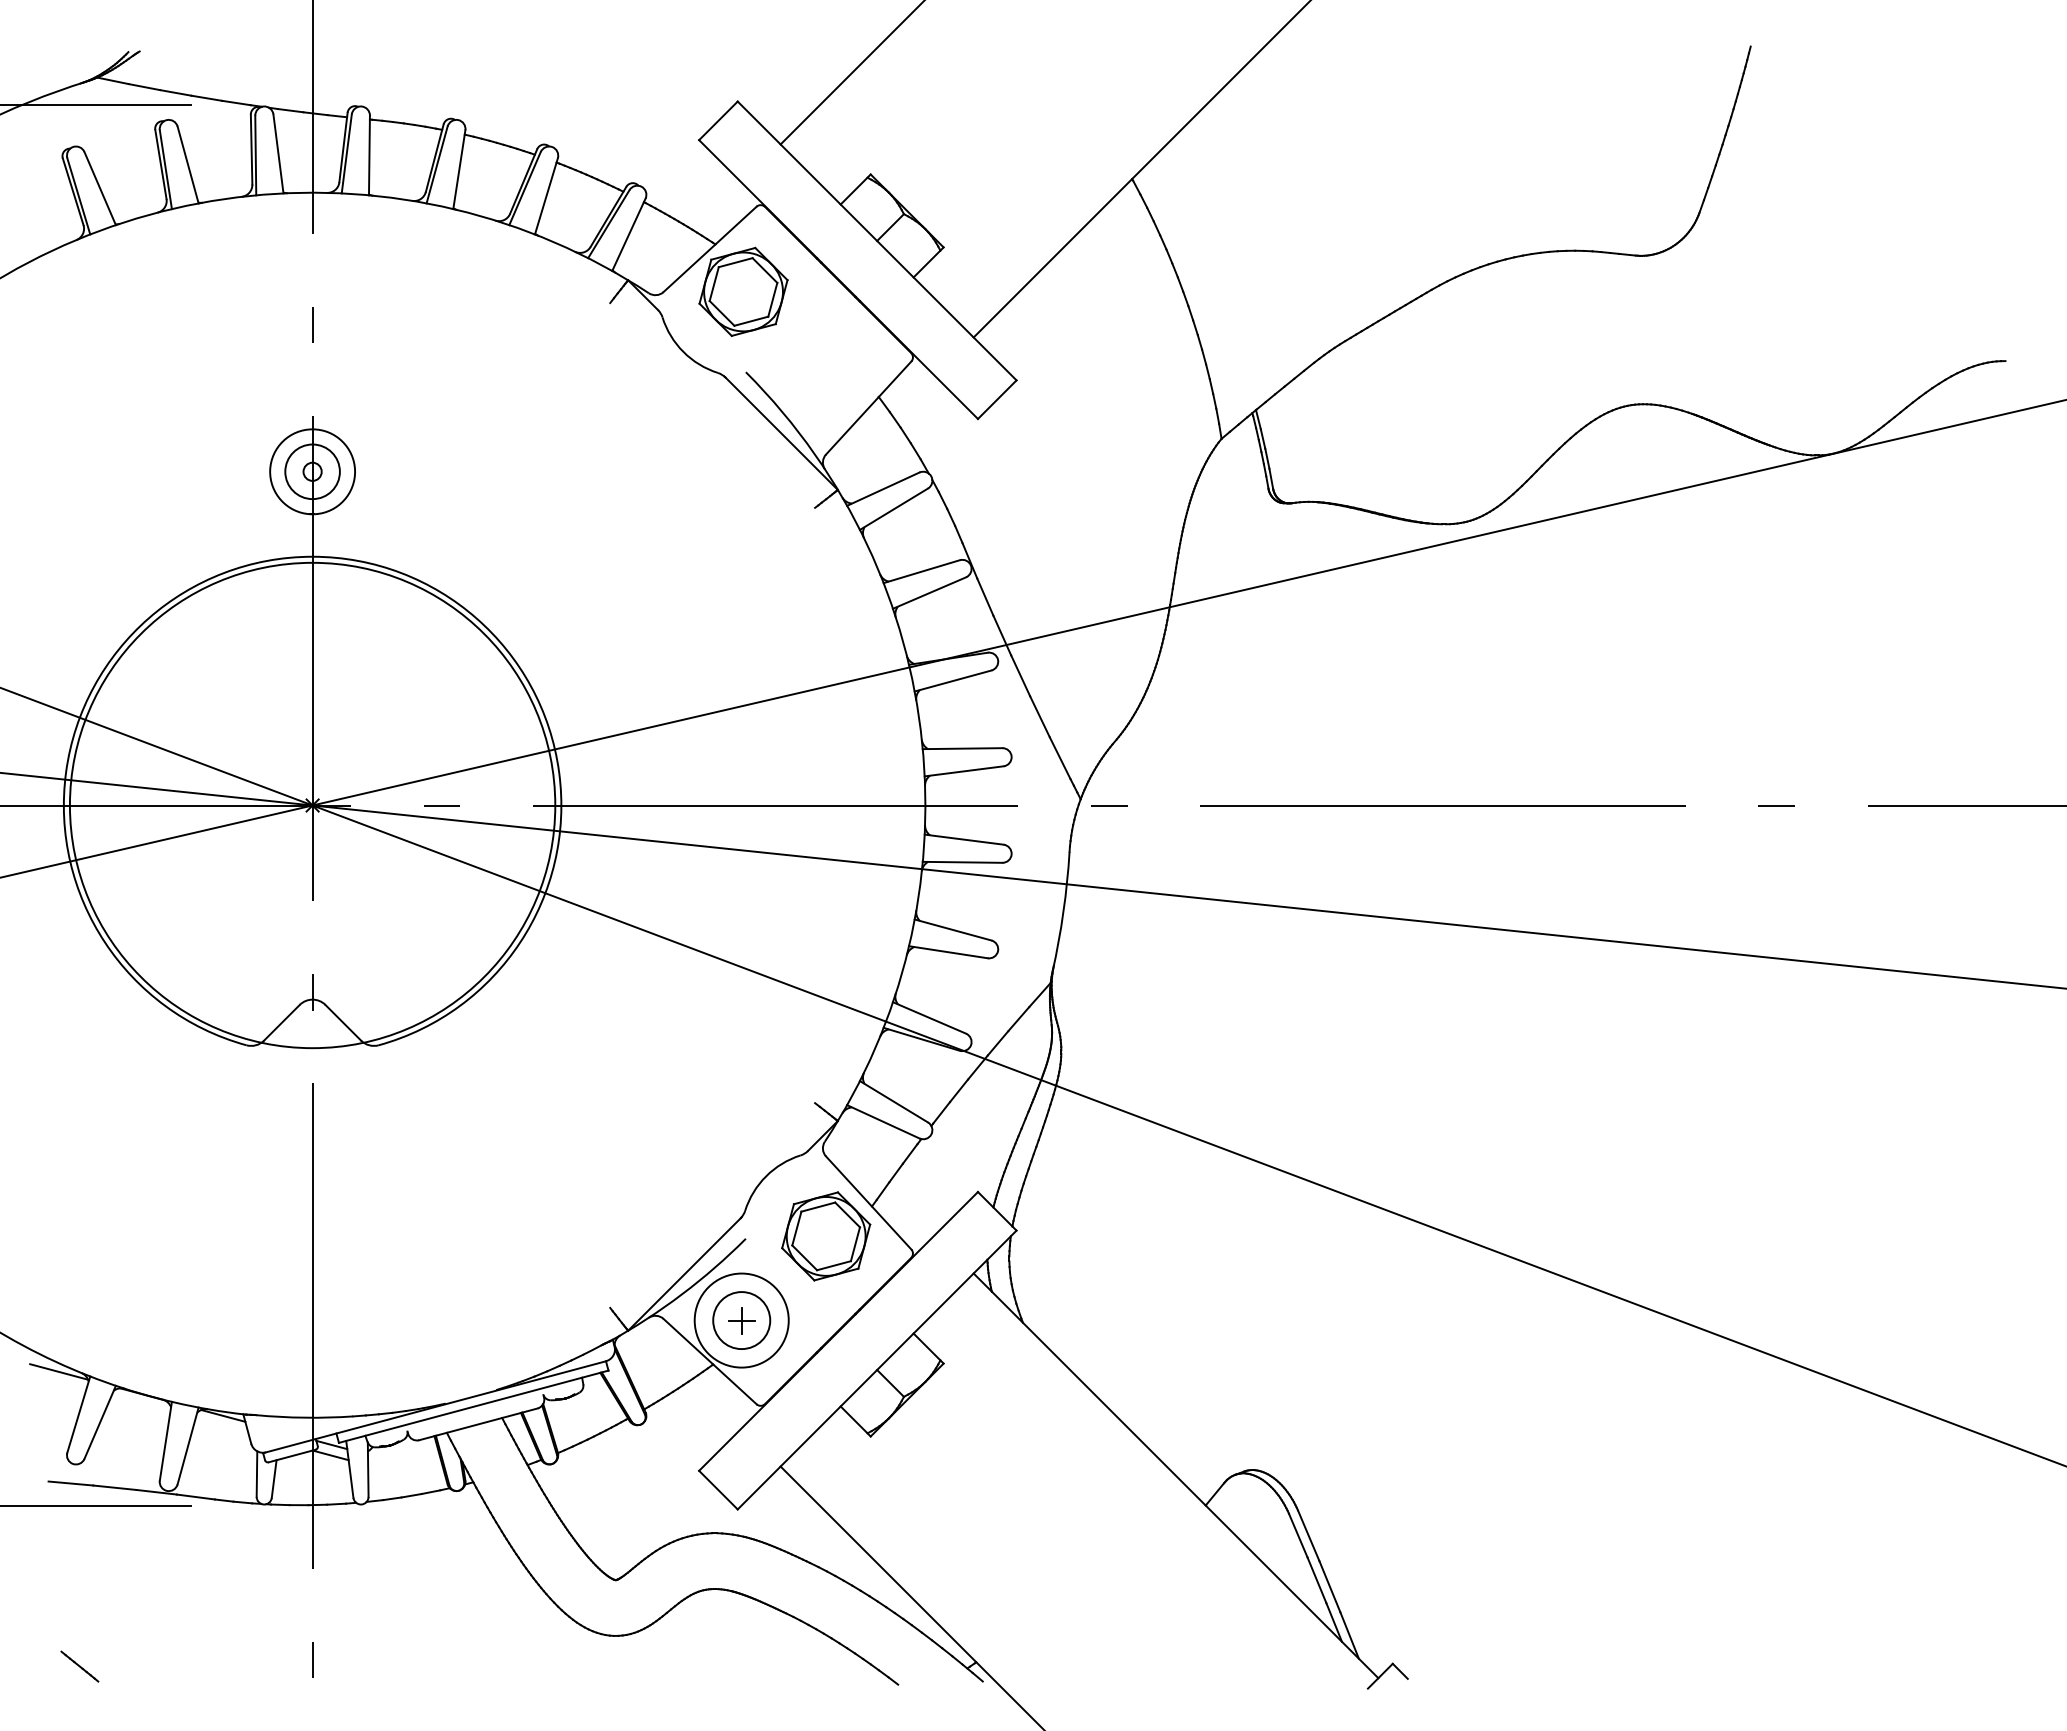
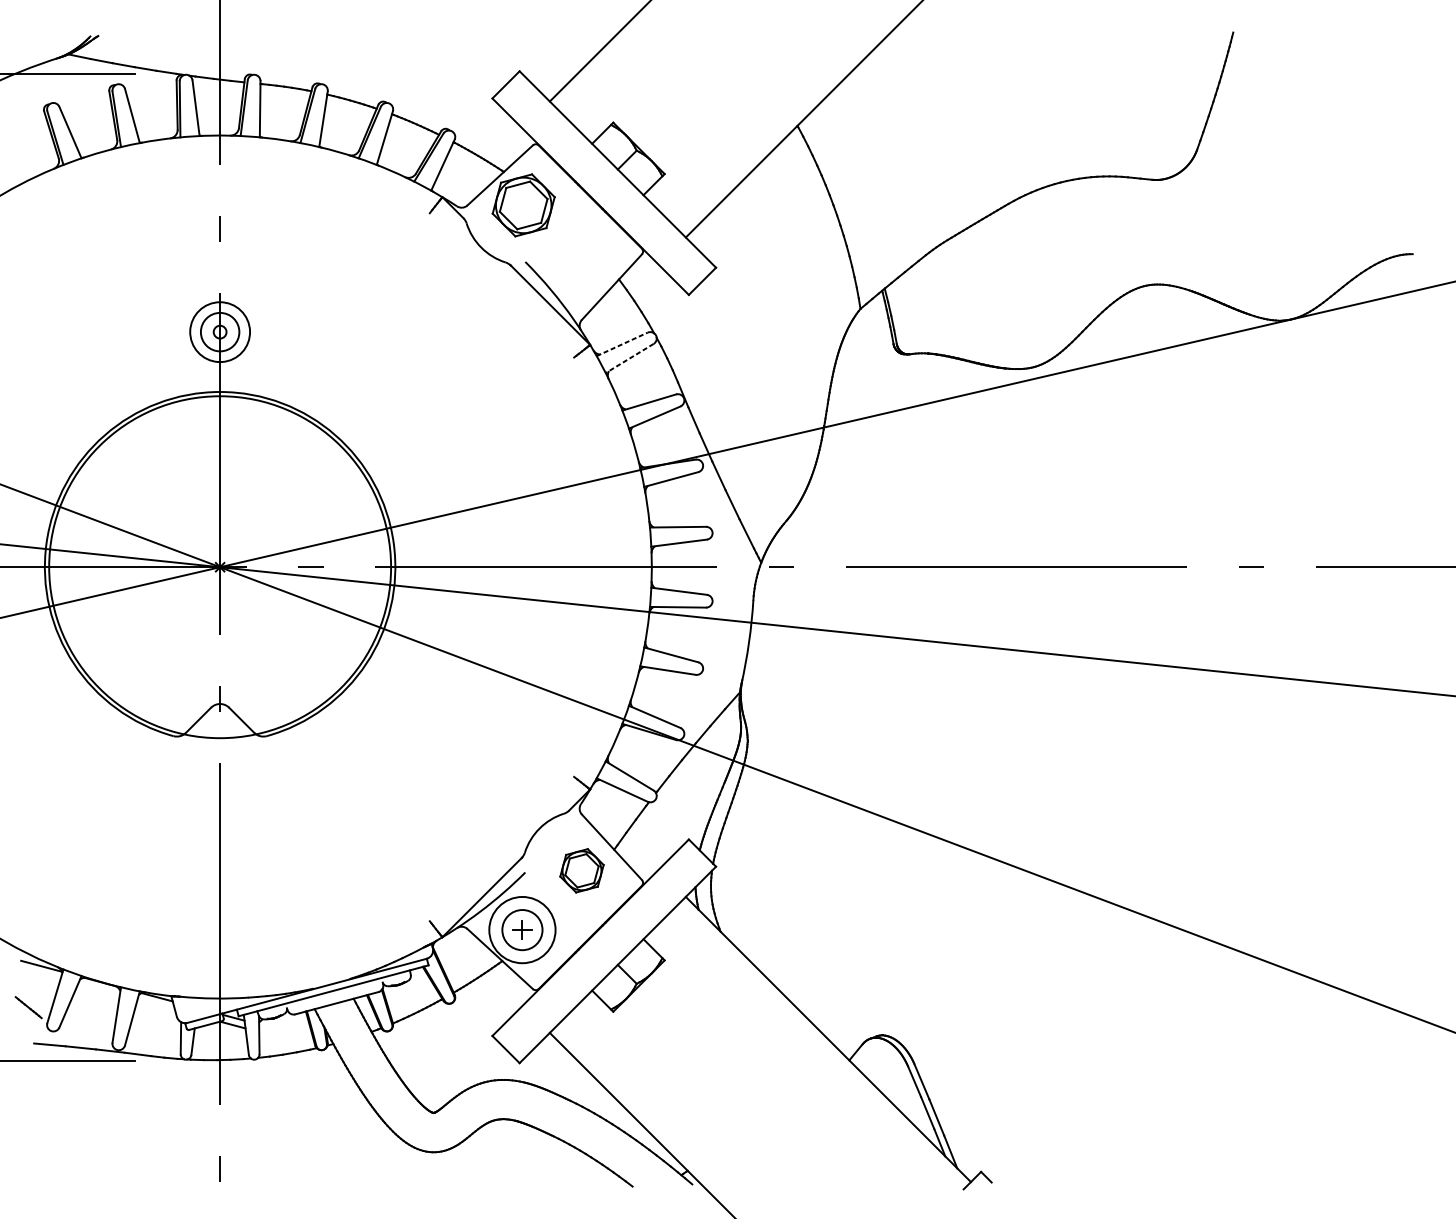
line: (883, 489) -> (622, 344), solid -> dashed
line: (893, 509) -> (629, 358), solid -> dashed
part: (826, 1236) -> (582, 870), size x0.7
line: (79, 1666) -> (28, 1007), moved

